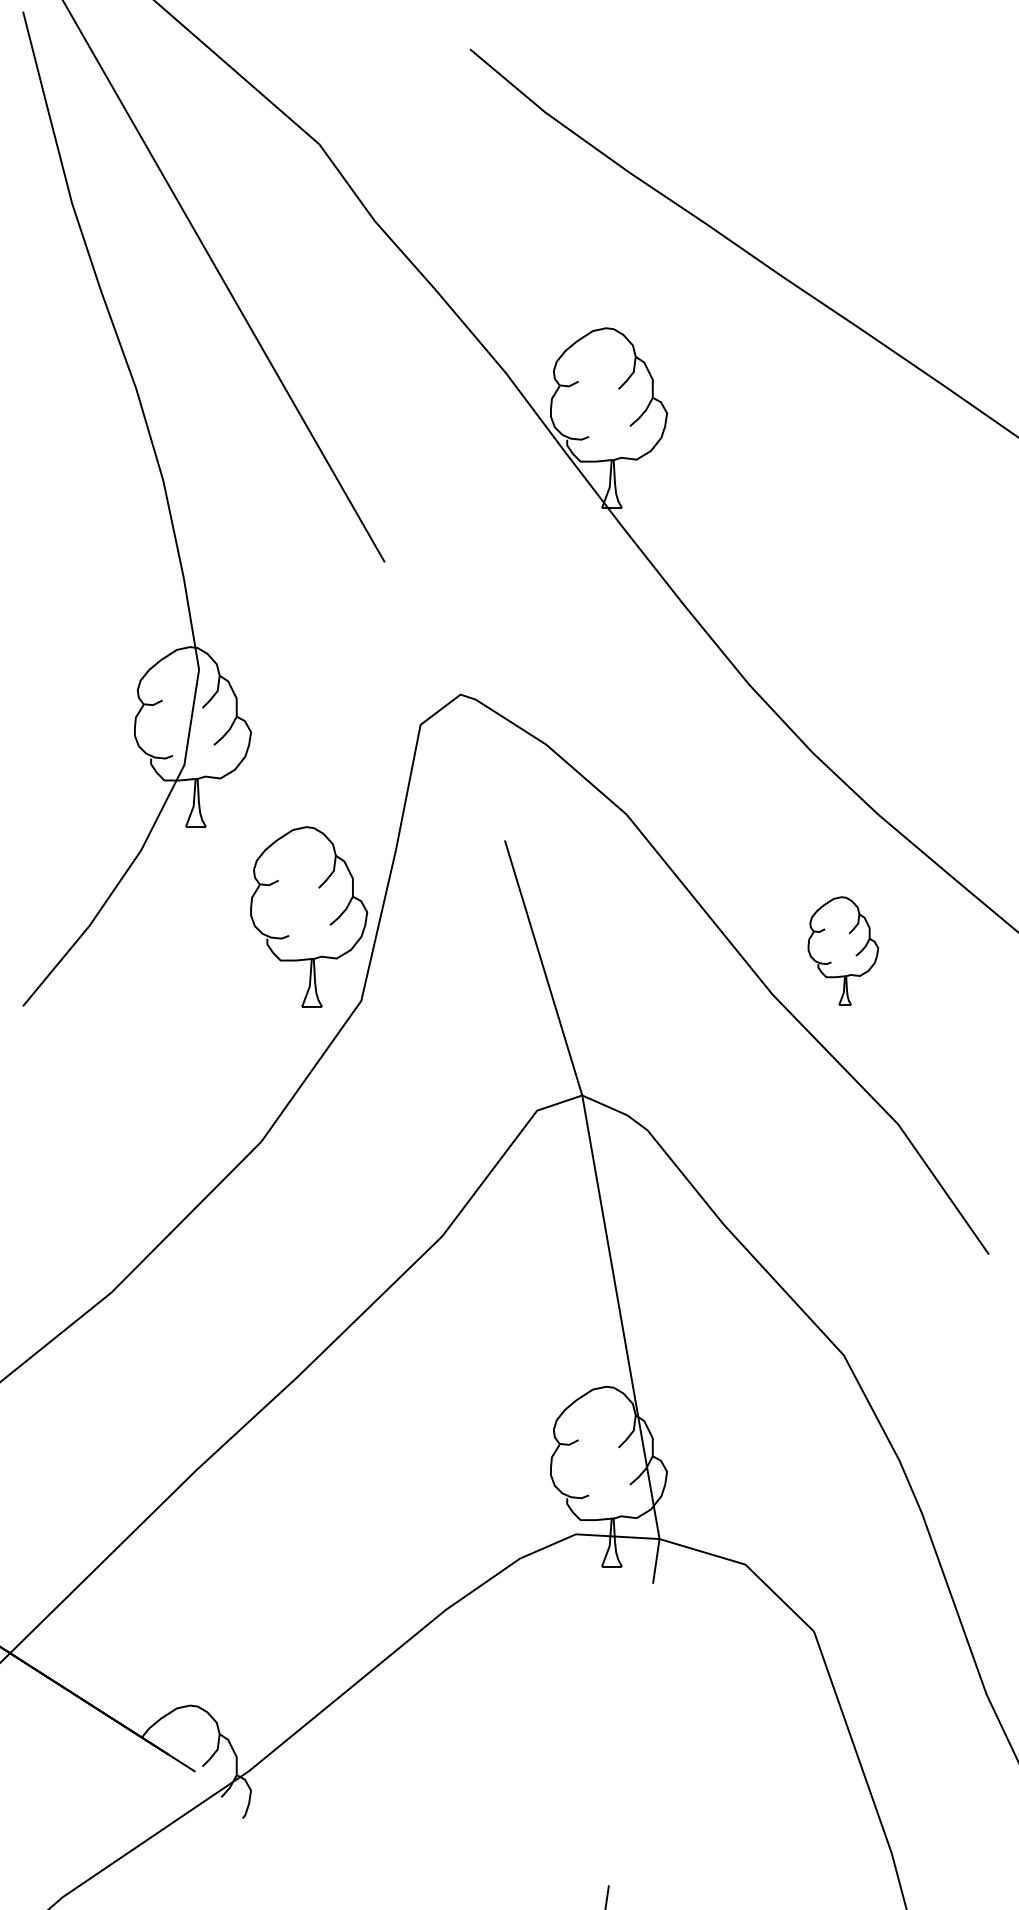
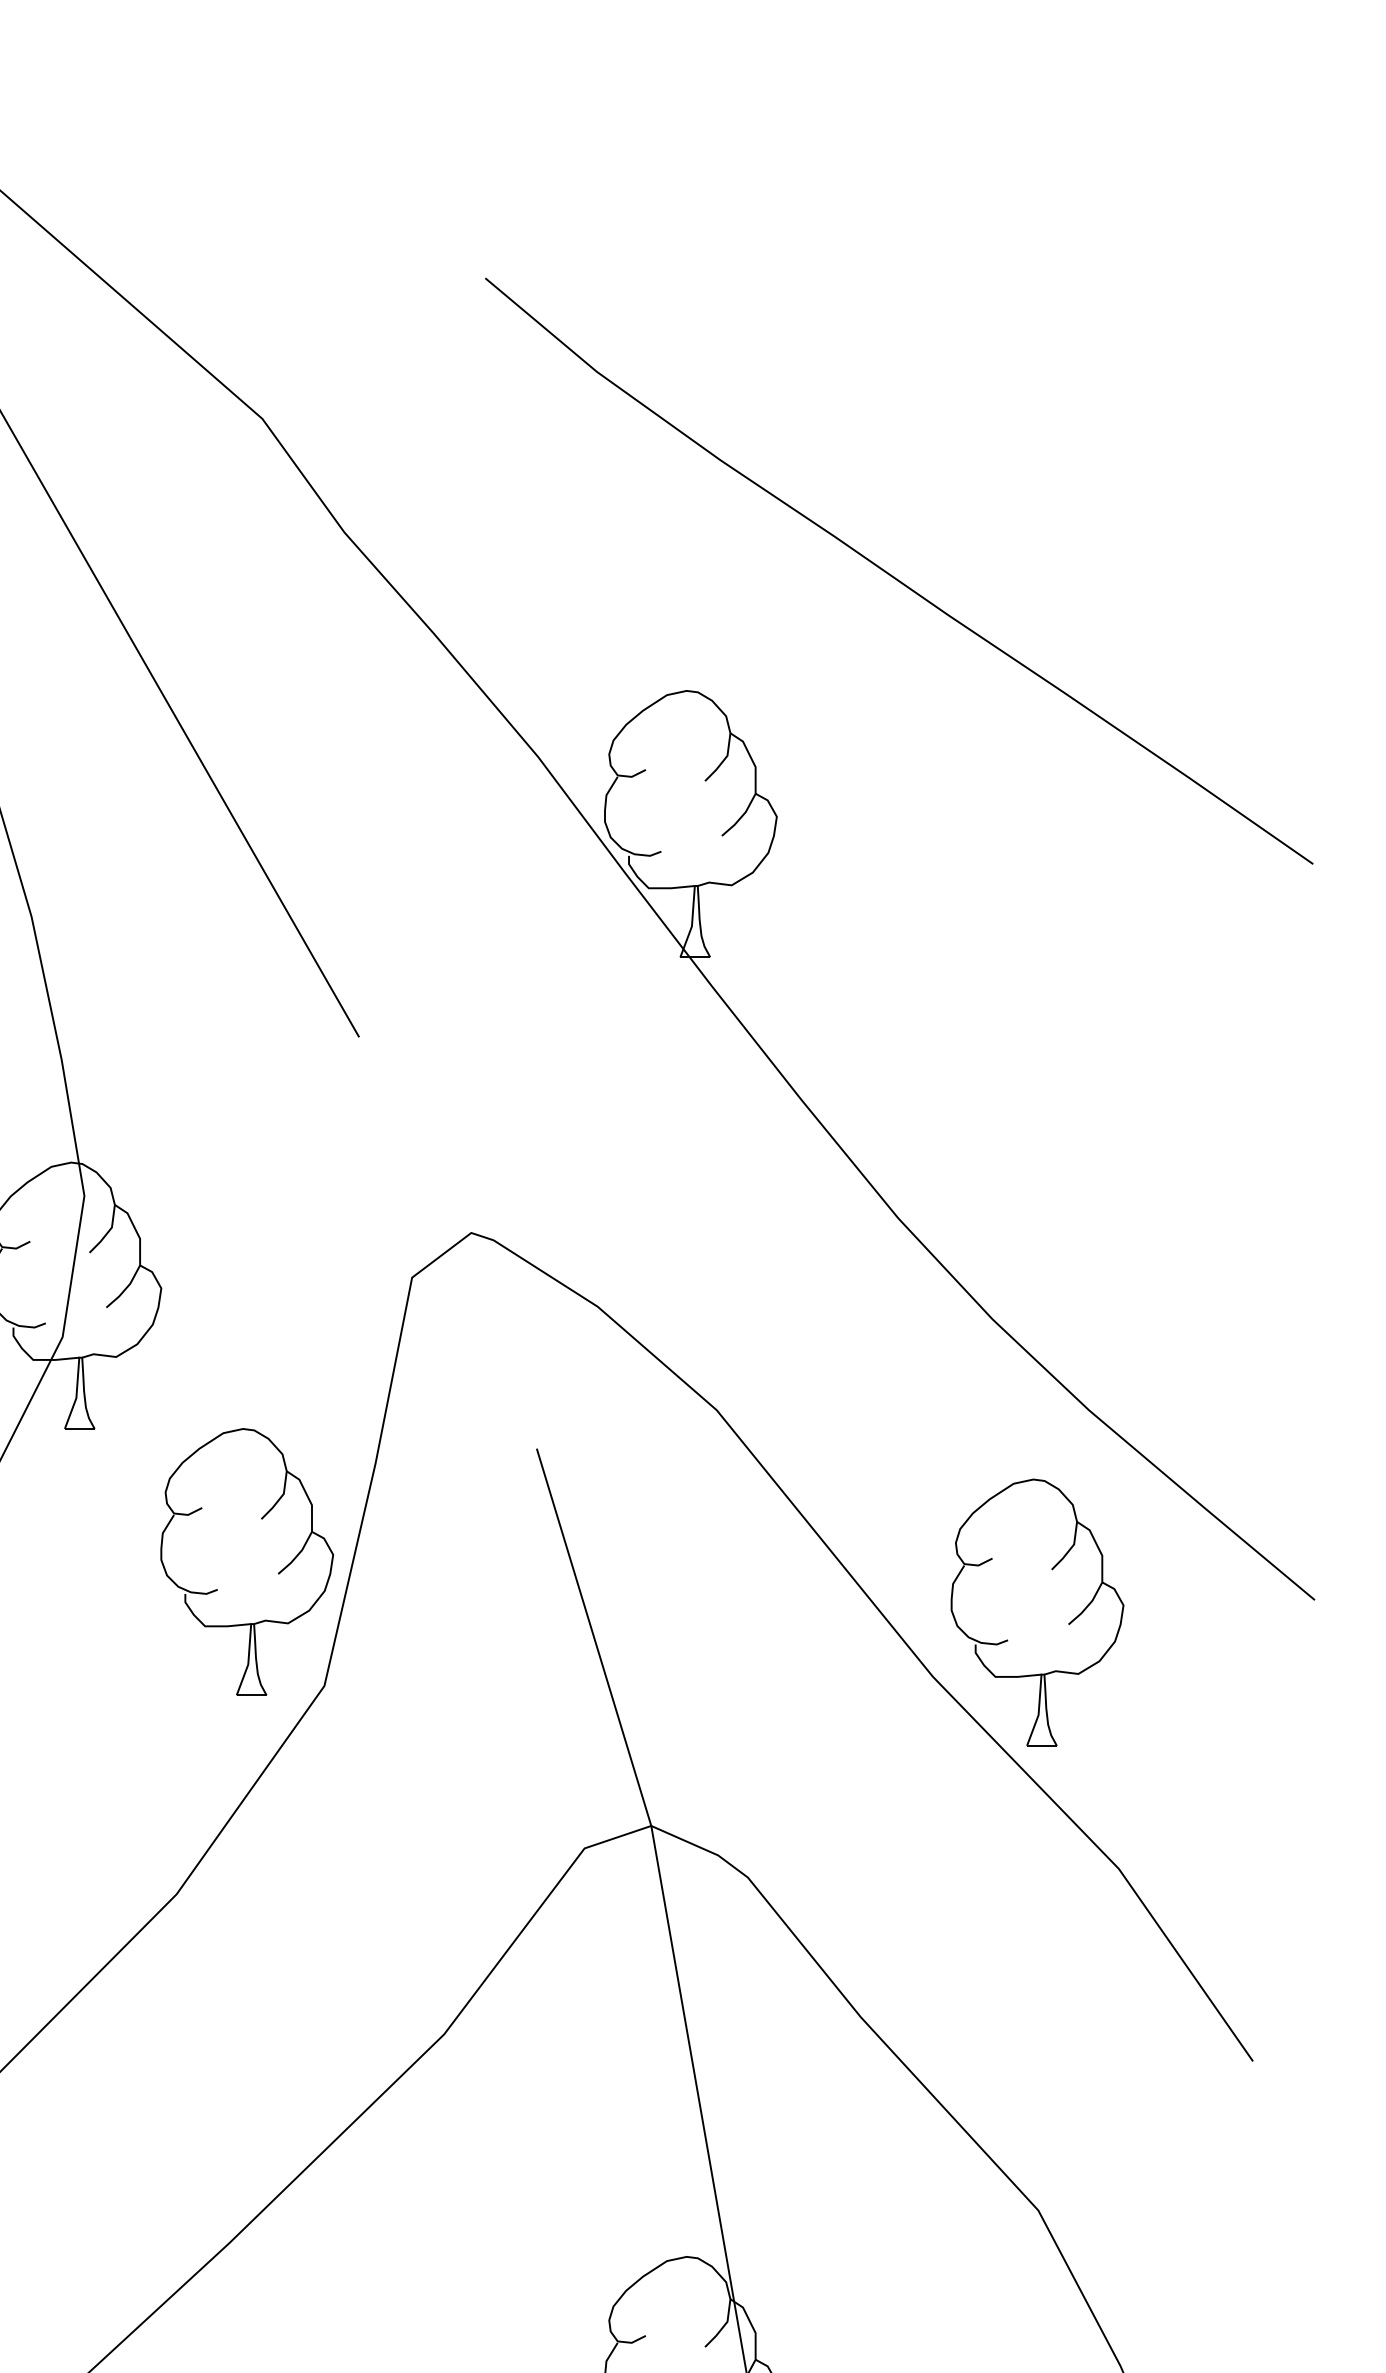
part: (843, 950) -> (1037, 1611), size x1.67

